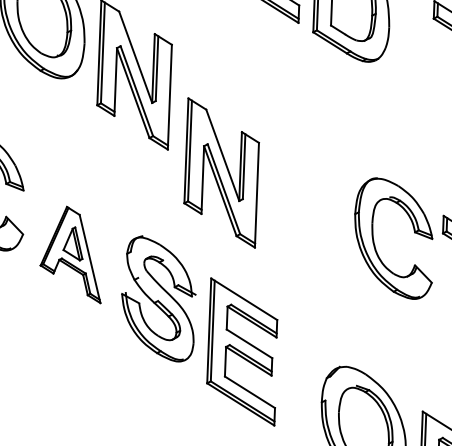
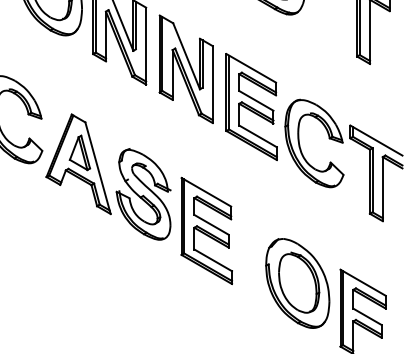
part: (220, 171) -> (185, 68), moved
part: (310, 186) -> (251, 107), added
part: (71, 254) -> (78, 164), size x1.43

